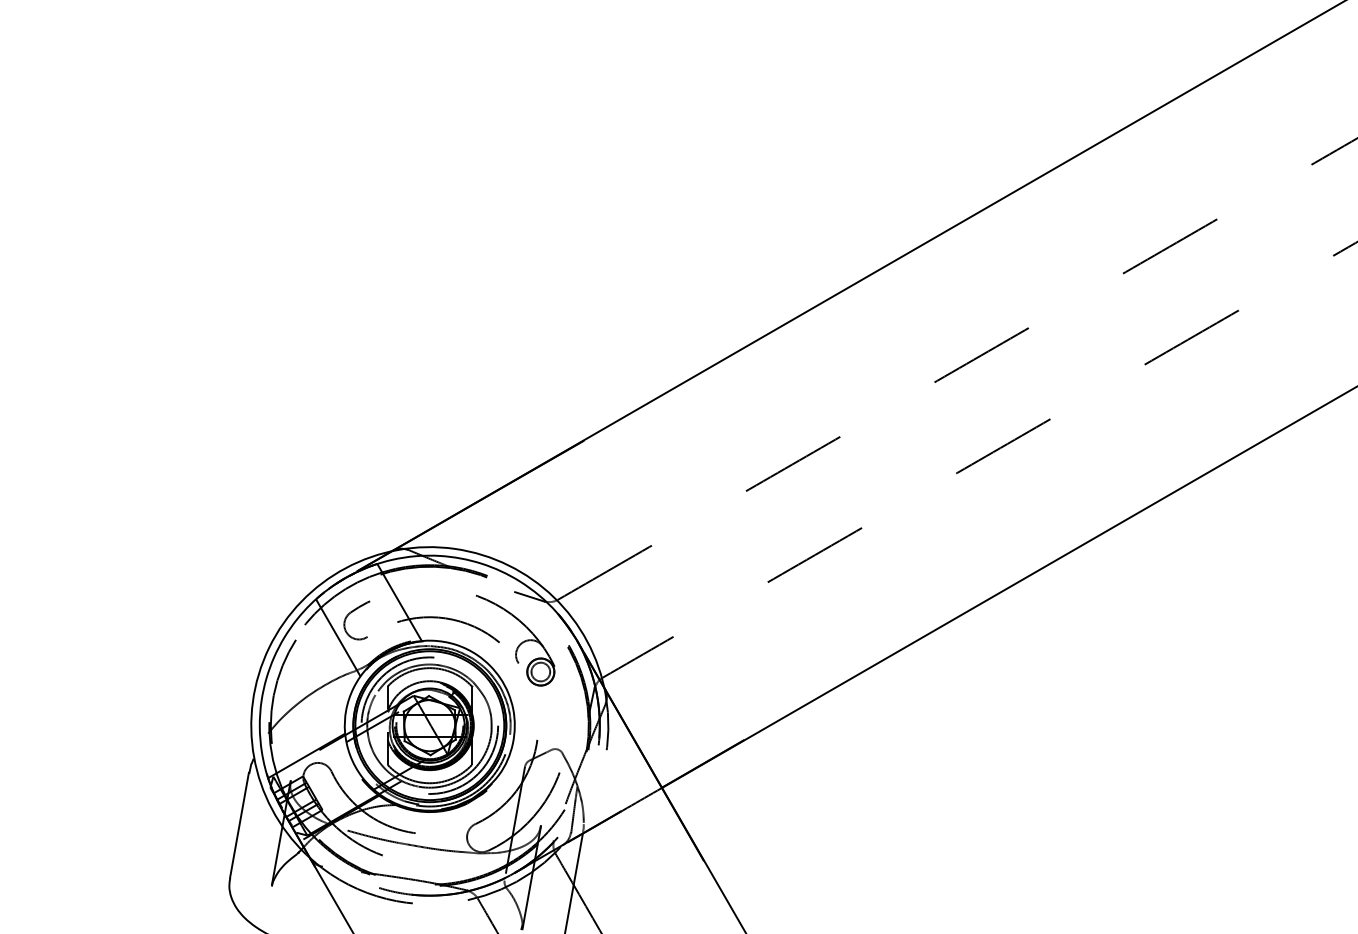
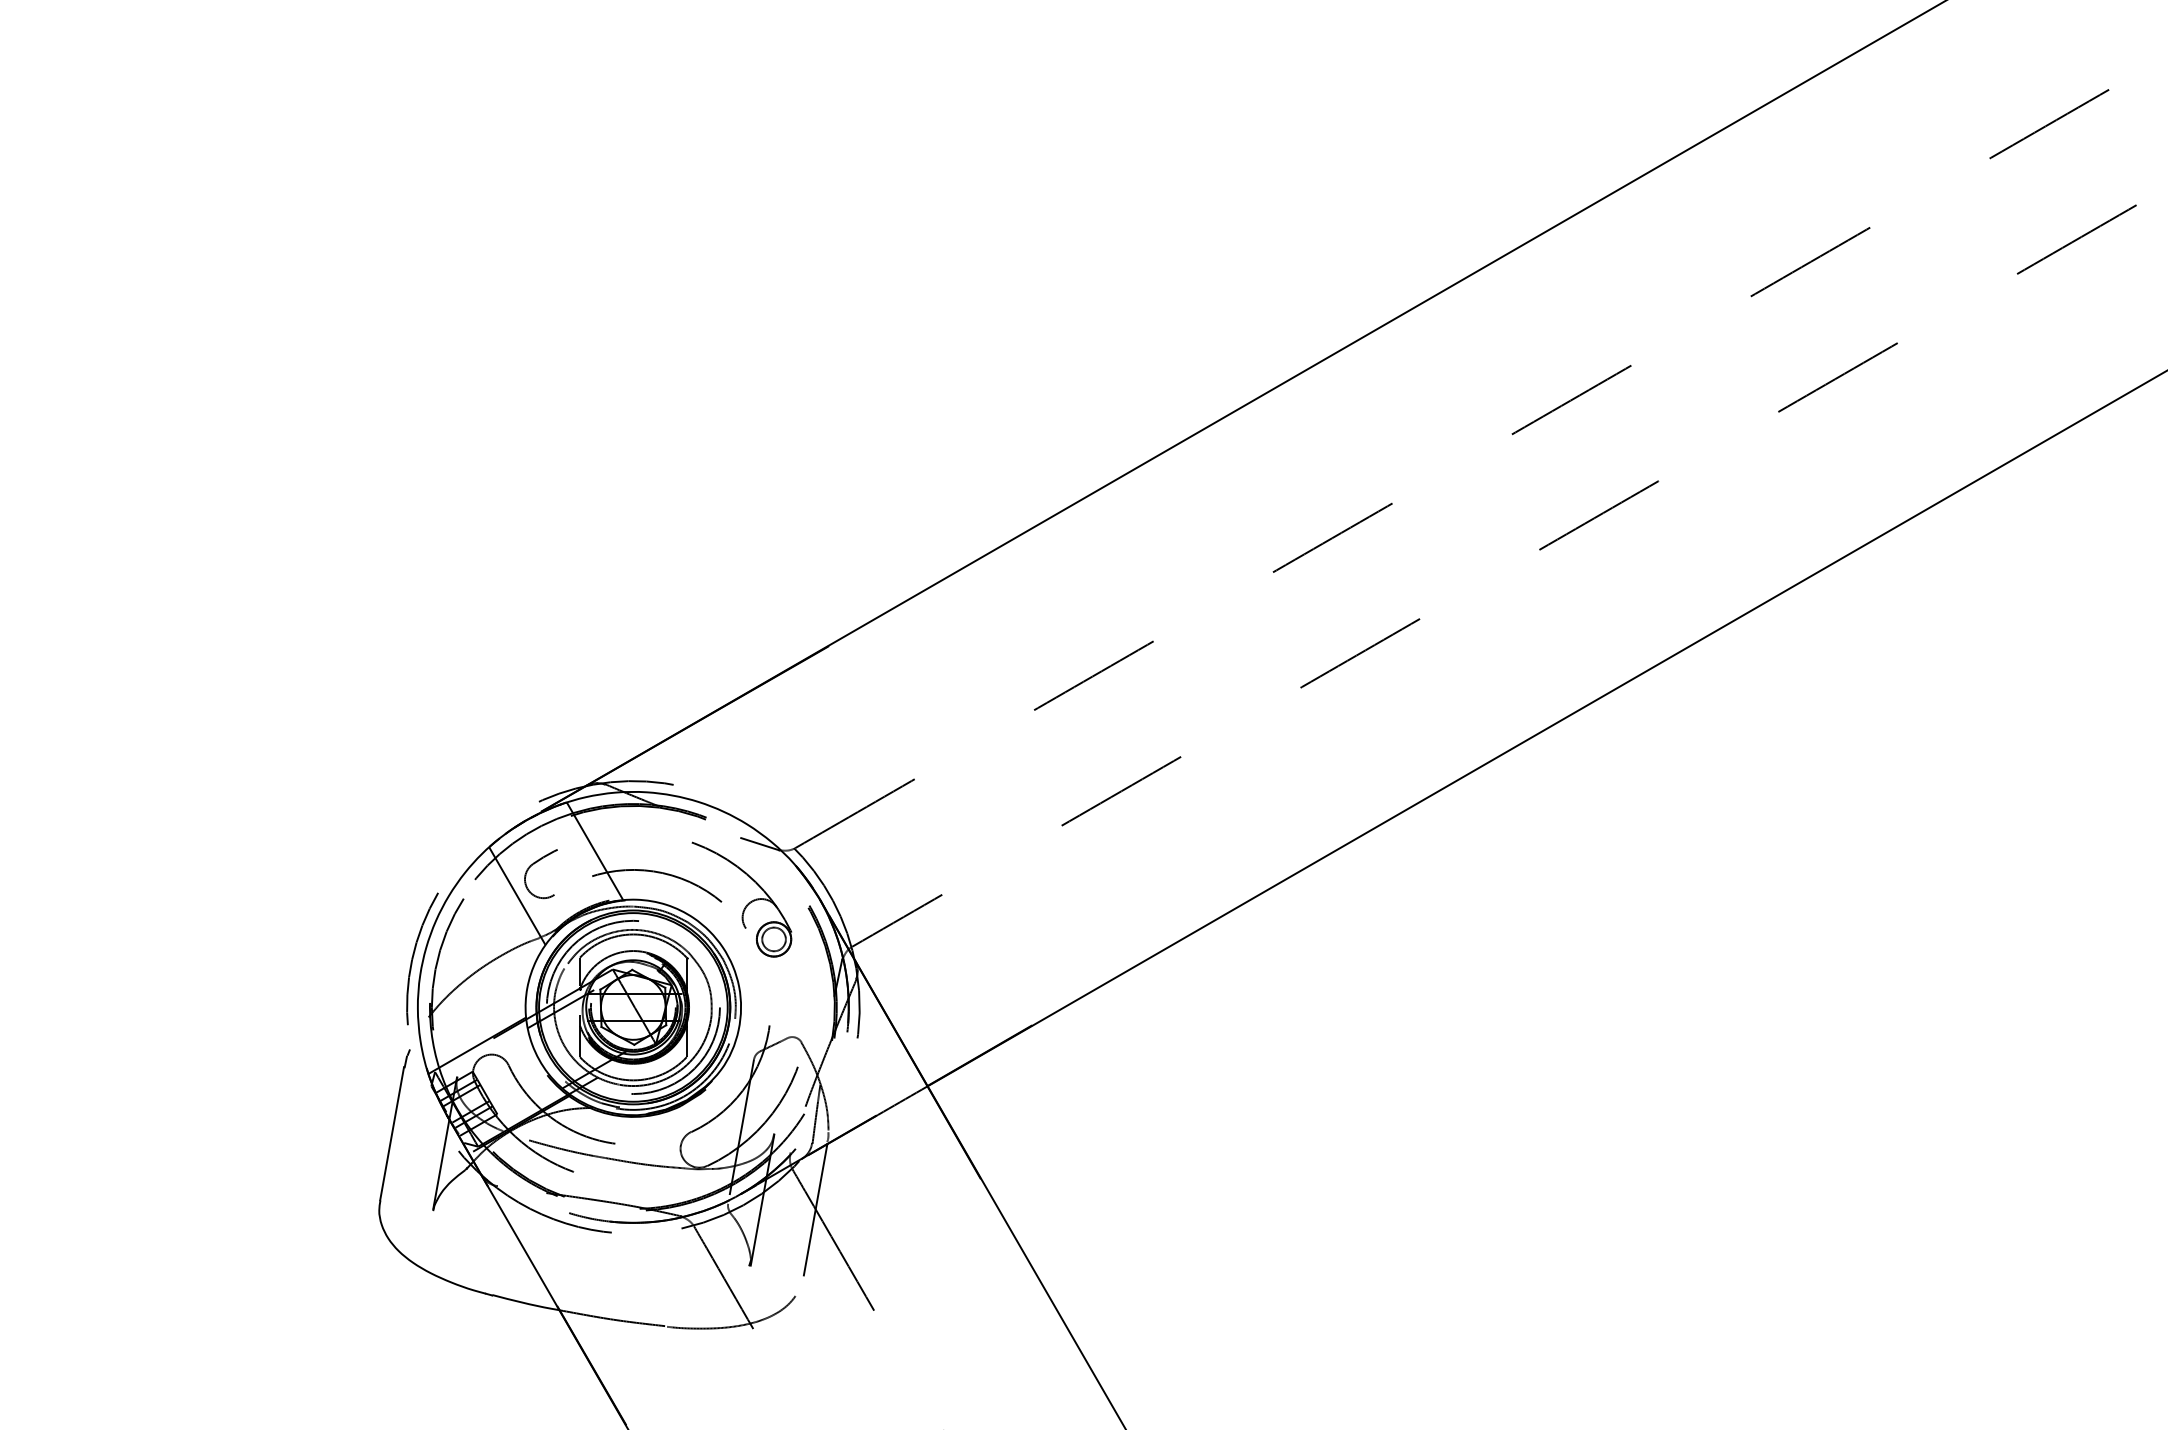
arc: (345, 567) -> (526, 807), solid -> dashed

